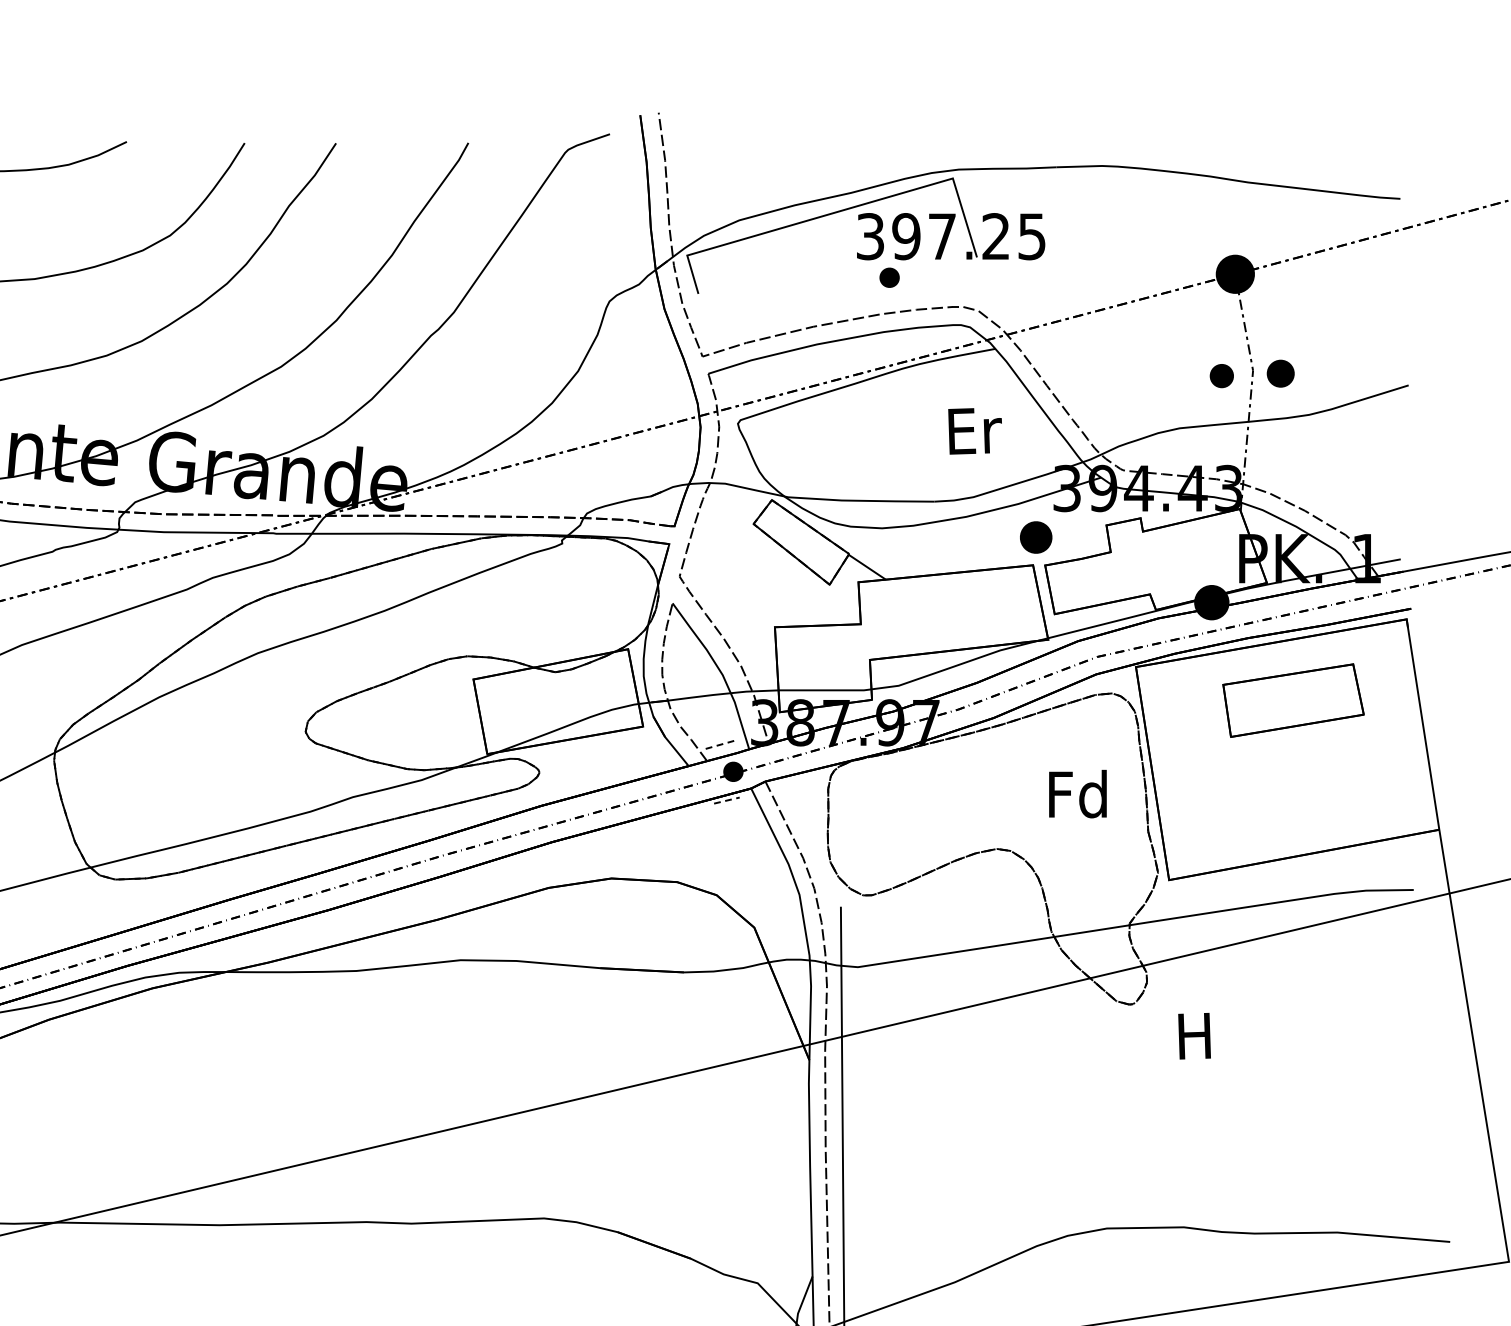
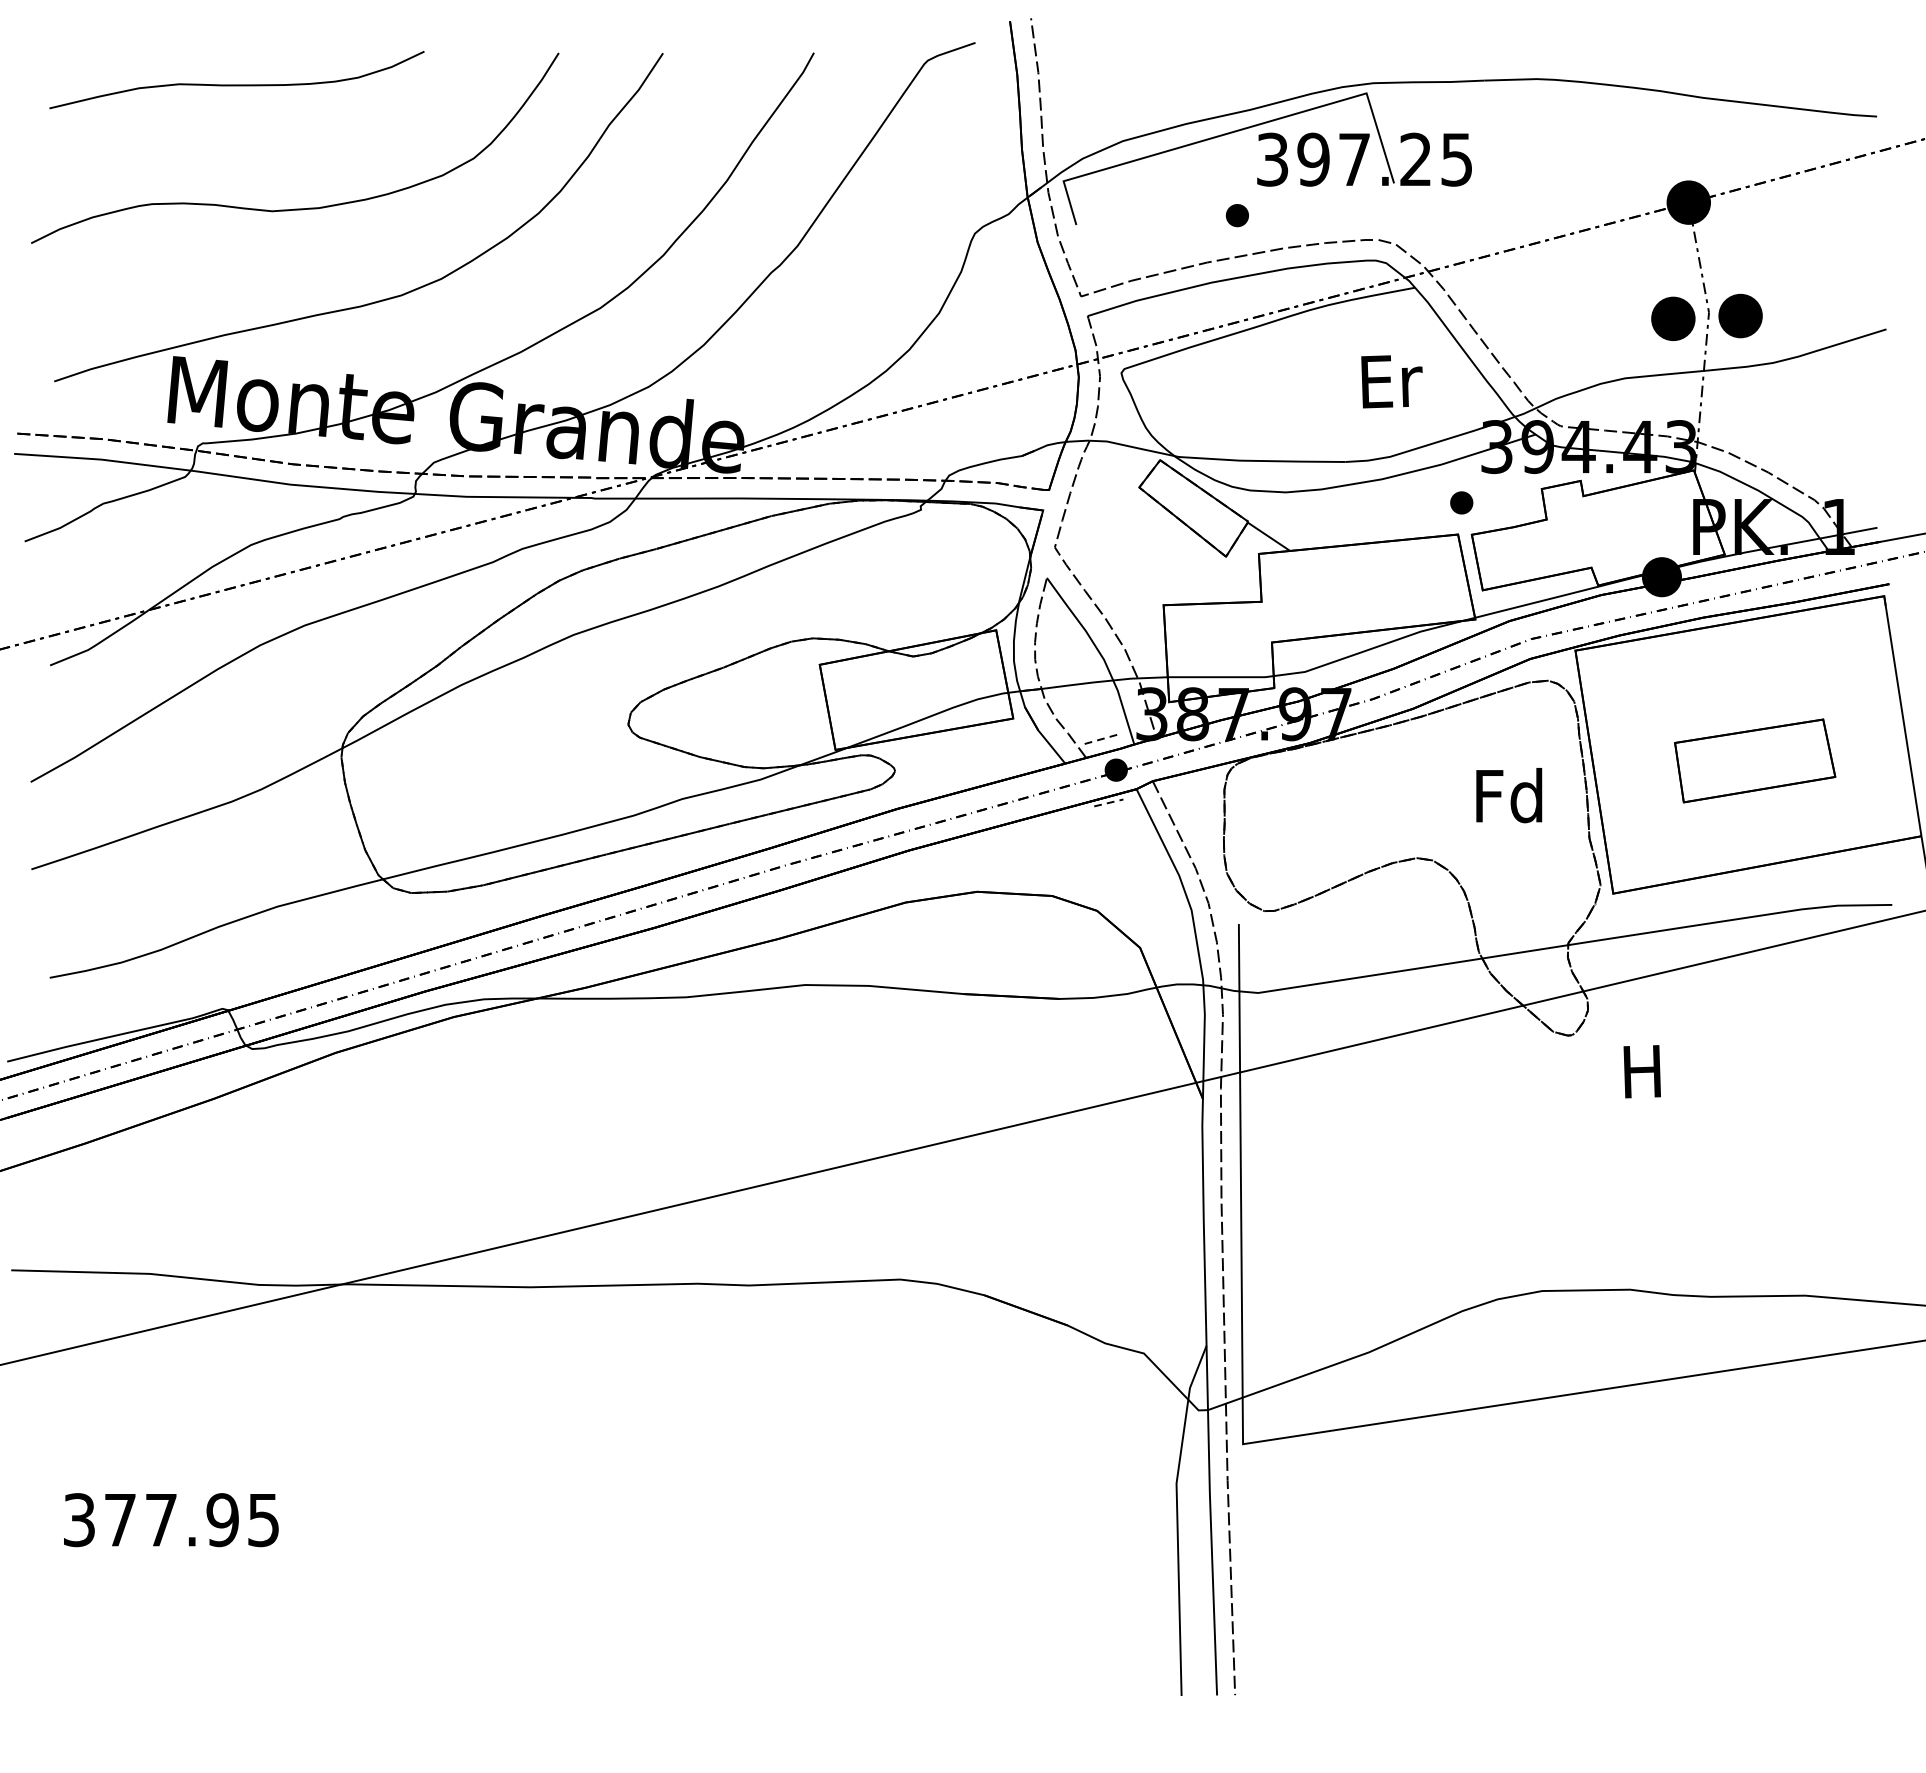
part: (888, 277) -> (1236, 215), moved
part: (1280, 373) -> (1740, 315), size x1.43
part: (1221, 375) -> (1673, 318), size x1.67
part: (1036, 537) -> (1461, 502), size x0.62
part: (1293, 700) -> (1755, 760), moved

